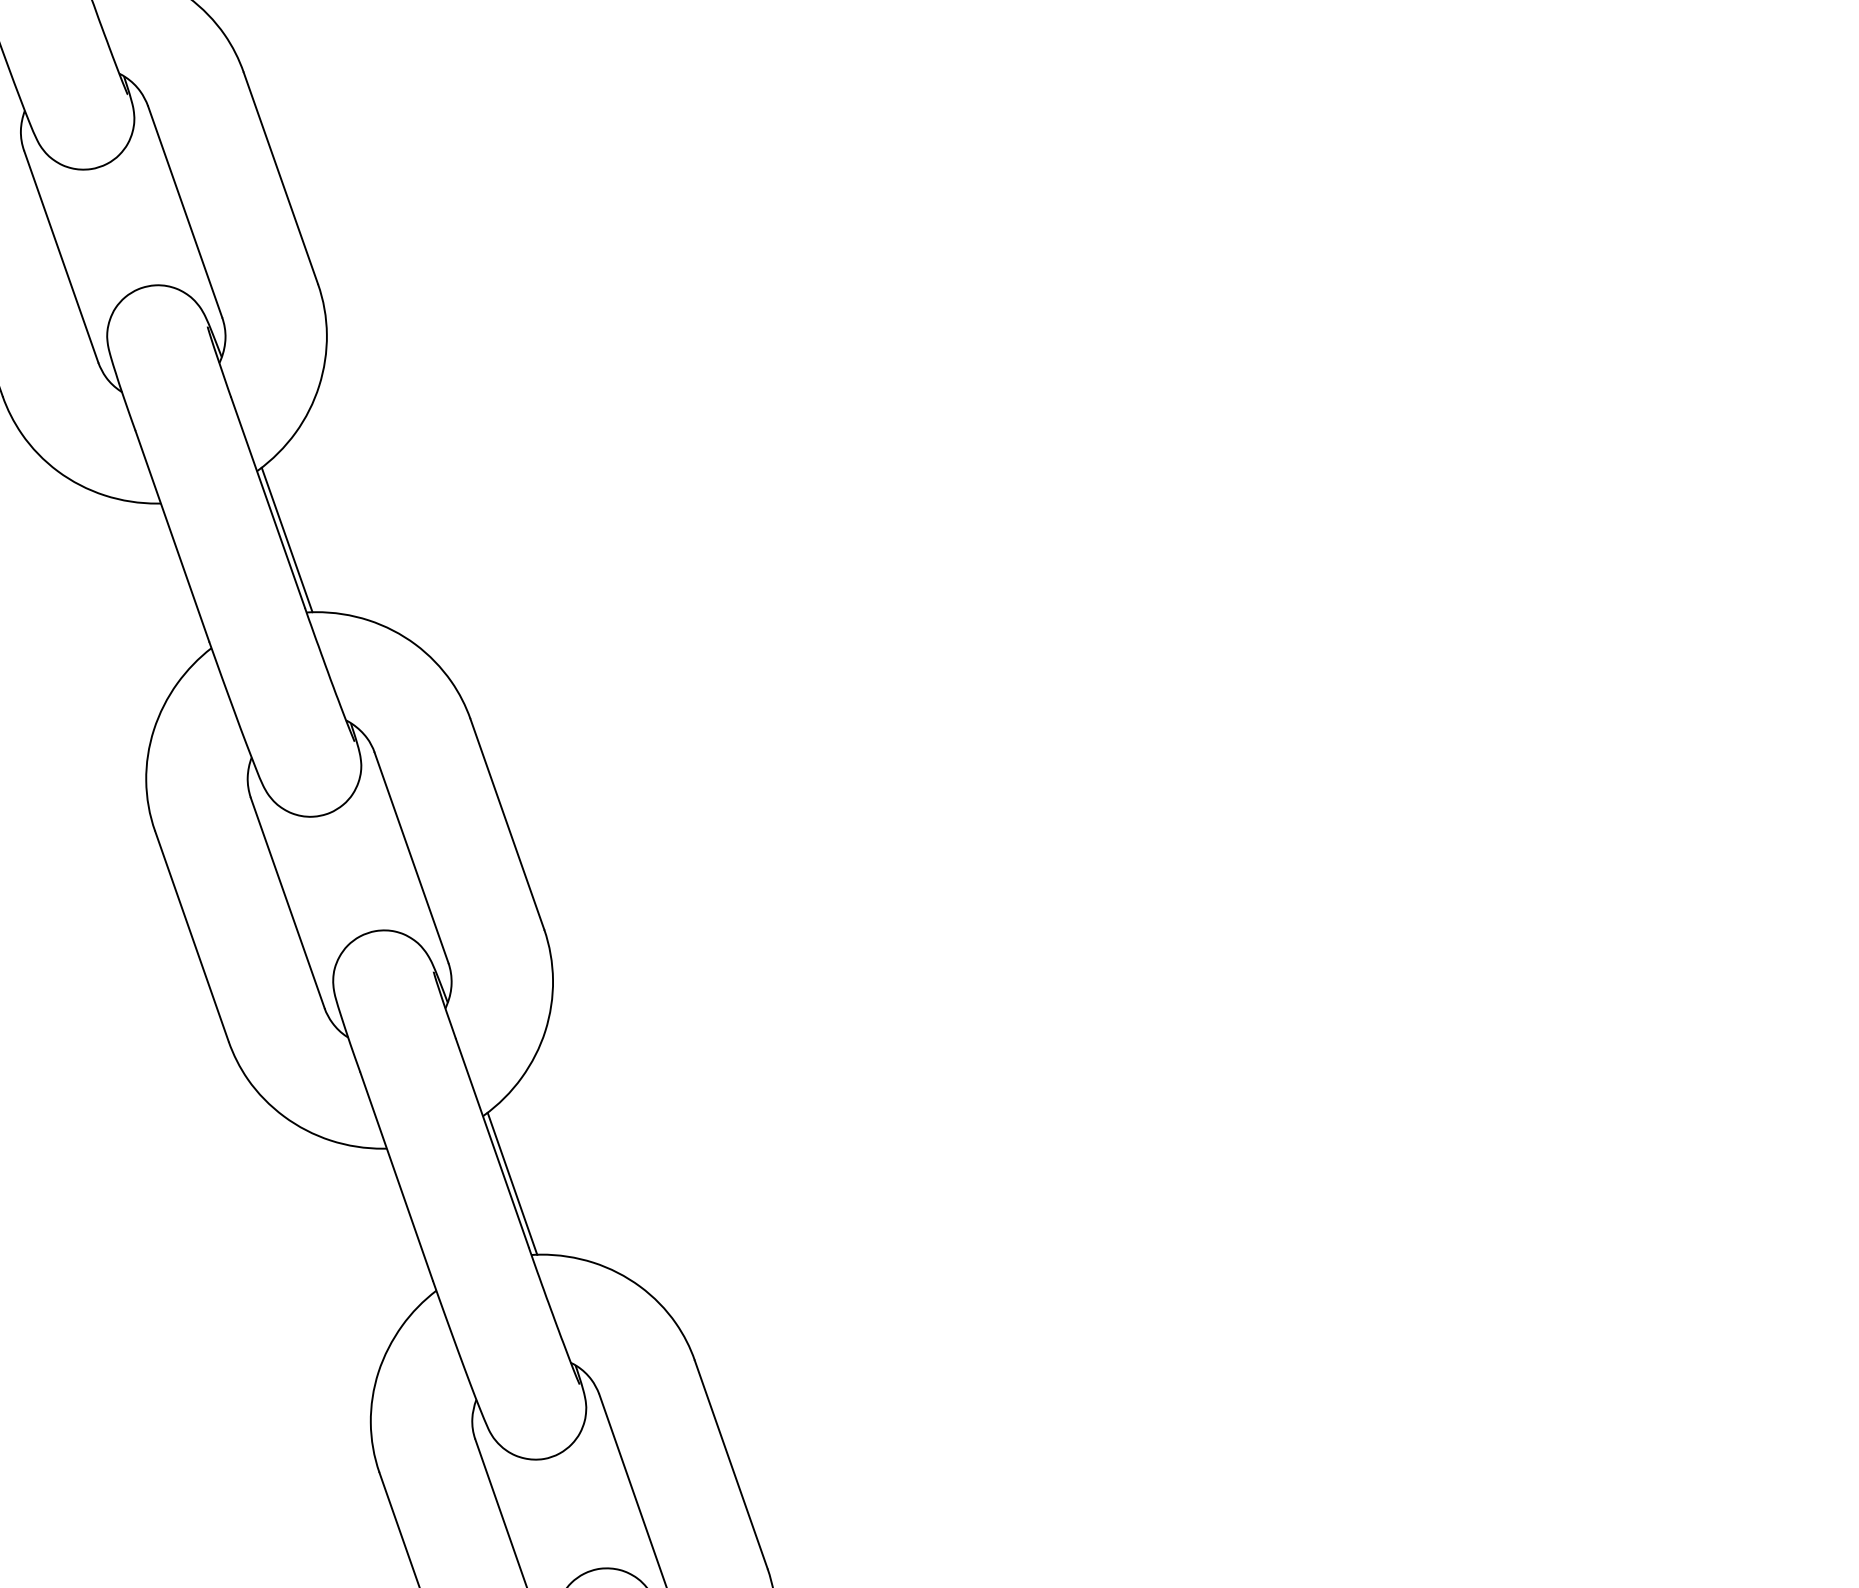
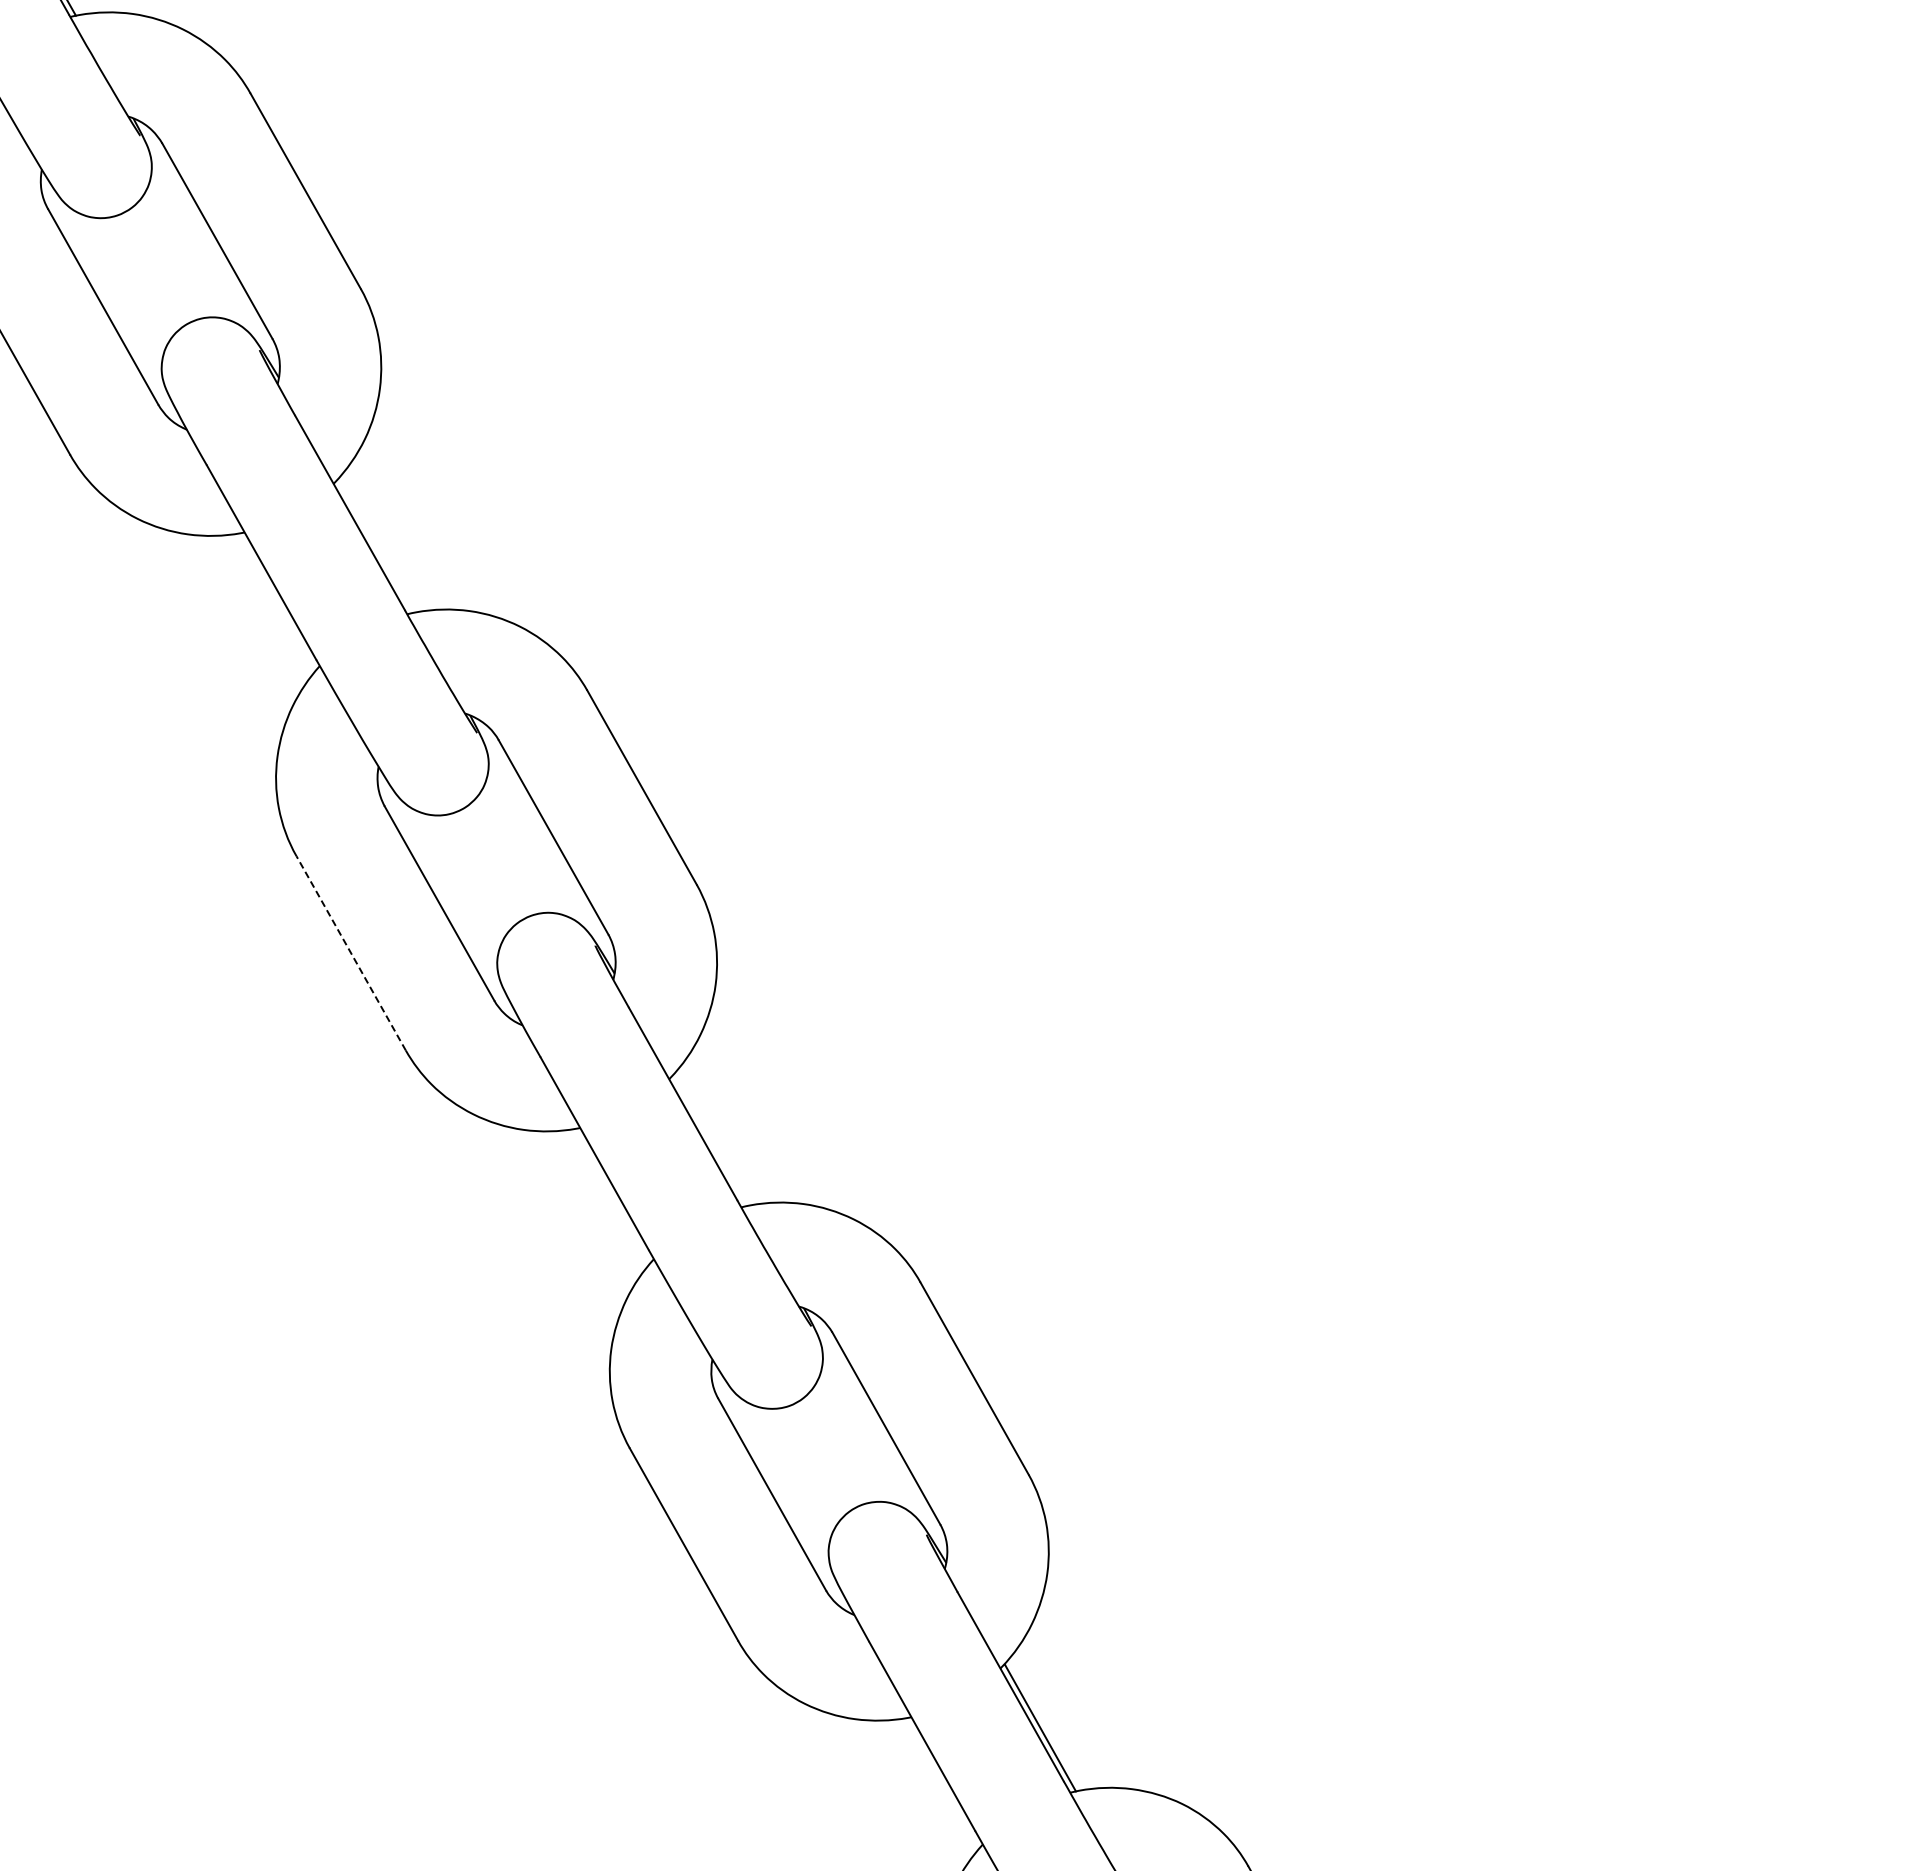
line: (286, 539) -> (374, 545), removed
line: (192, 936) -> (351, 953), solid -> dashed
line: (511, 1183) -> (709, 1140), removed

